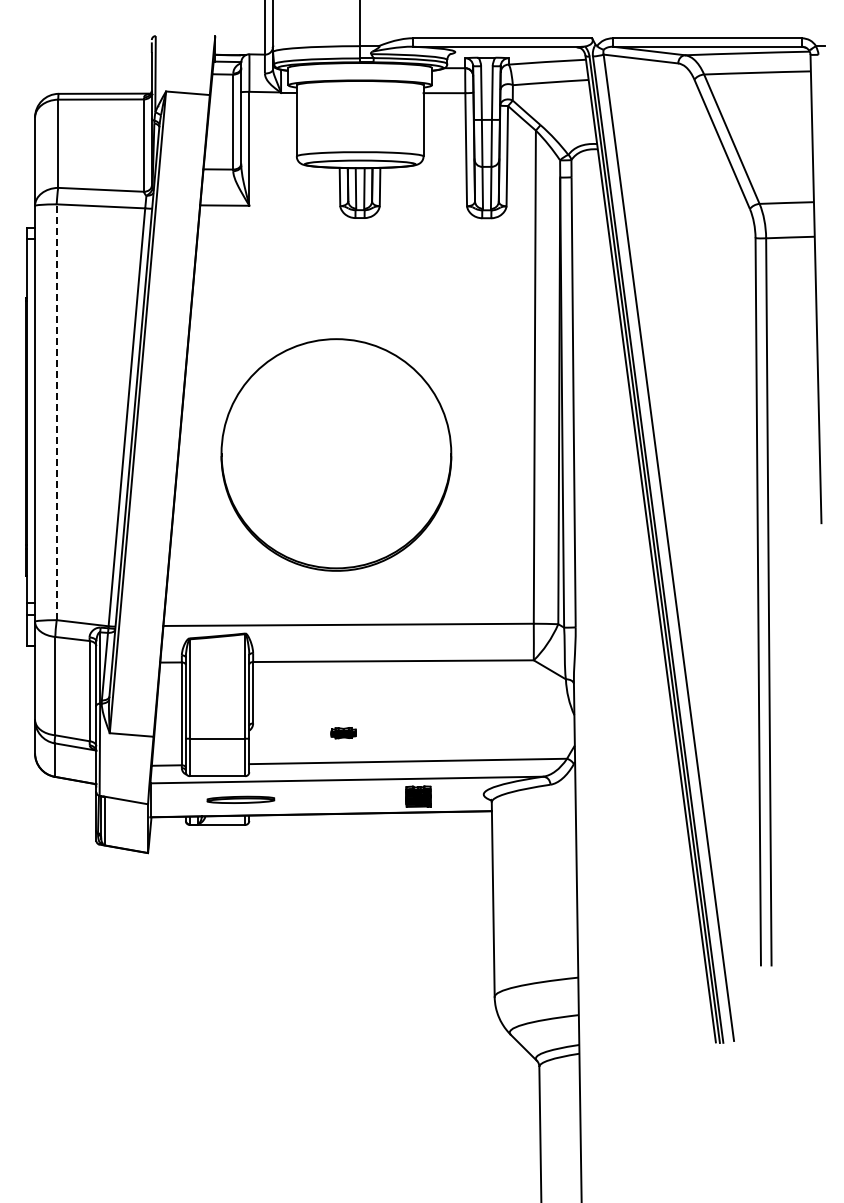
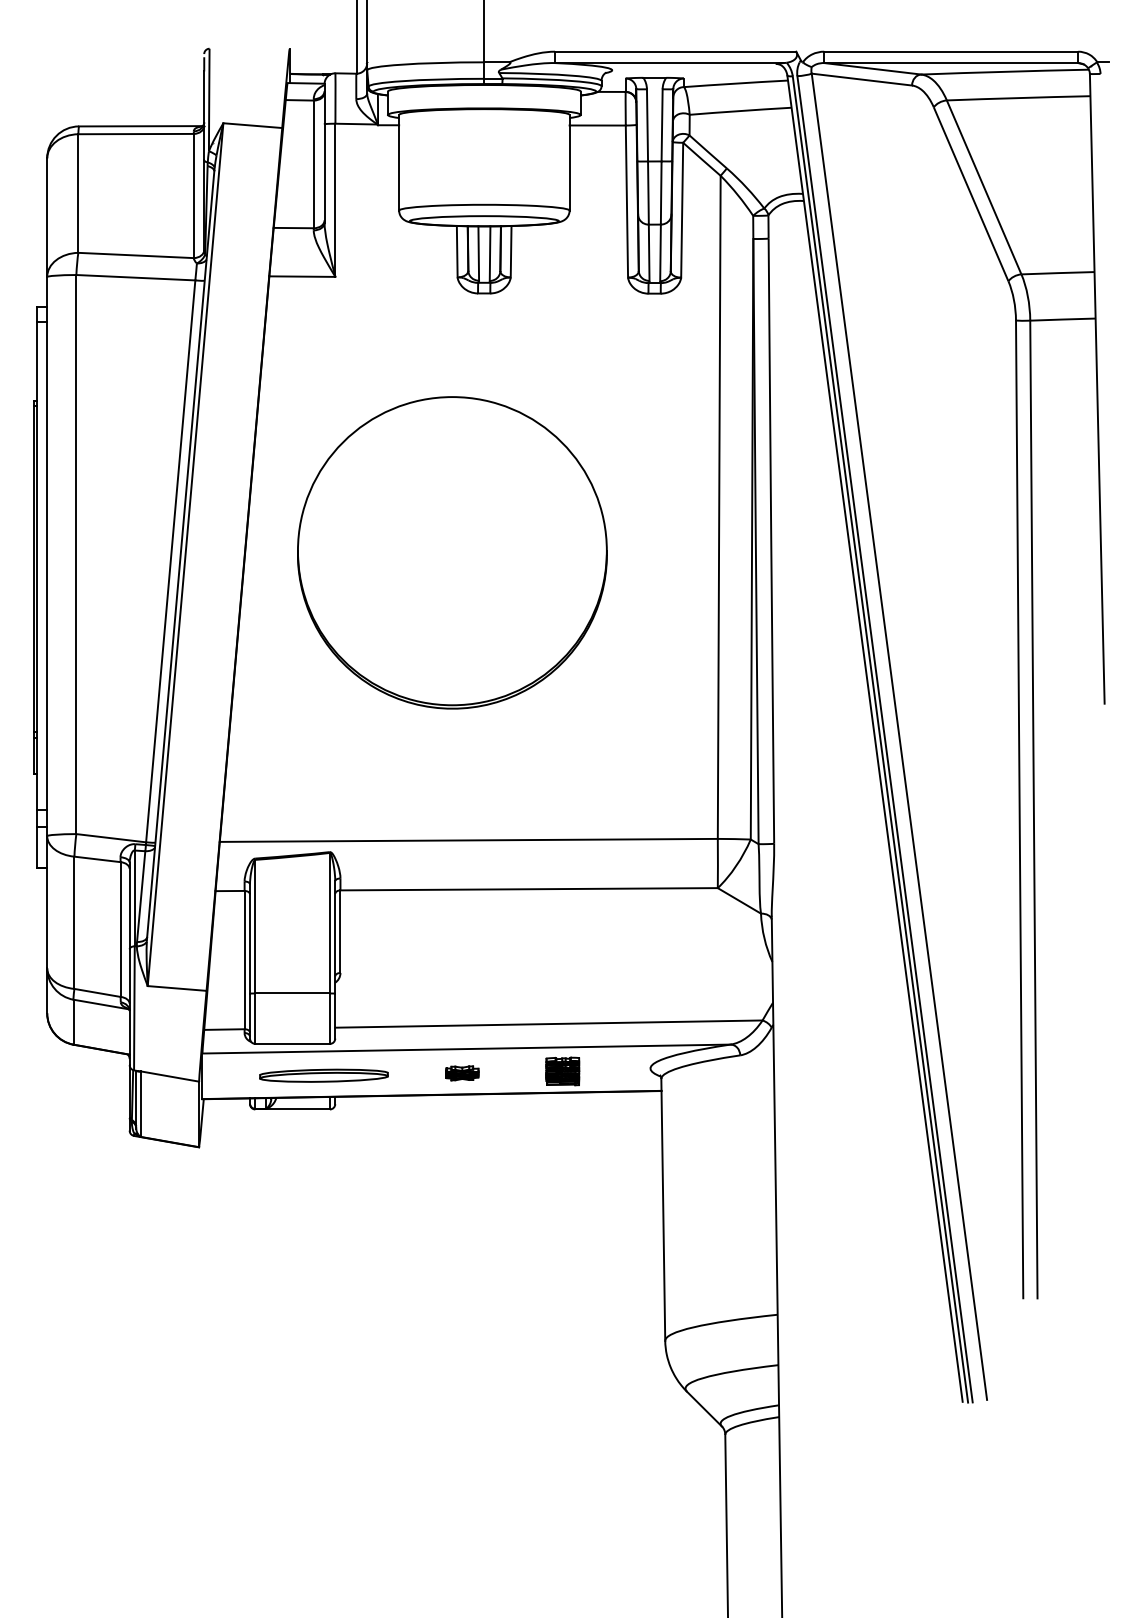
line: (56, 412) -> (76, 554), dashed -> solid
part: (336, 454) -> (452, 552), moved
part: (343, 733) -> (461, 1073), moved
part: (240, 799) -> (323, 1075), size x1.43

